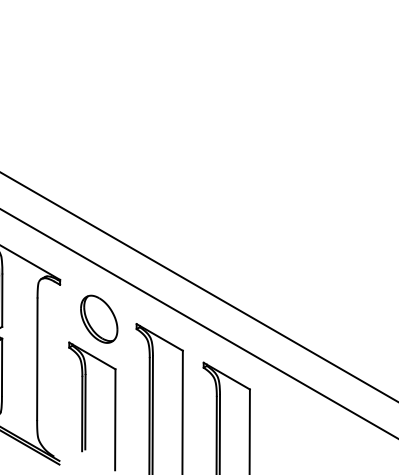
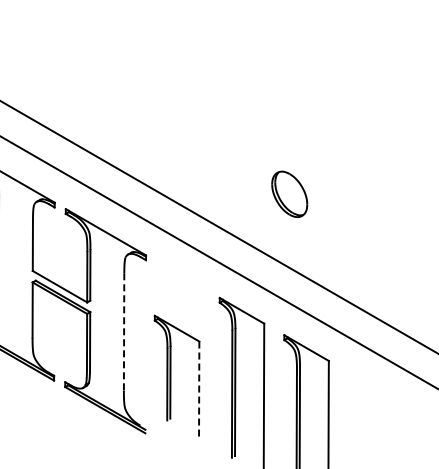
part: (99, 318) -> (289, 193), moved
line: (37, 358) -> (124, 331), solid -> dashed
line: (115, 420) -> (199, 390), solid -> dashed

